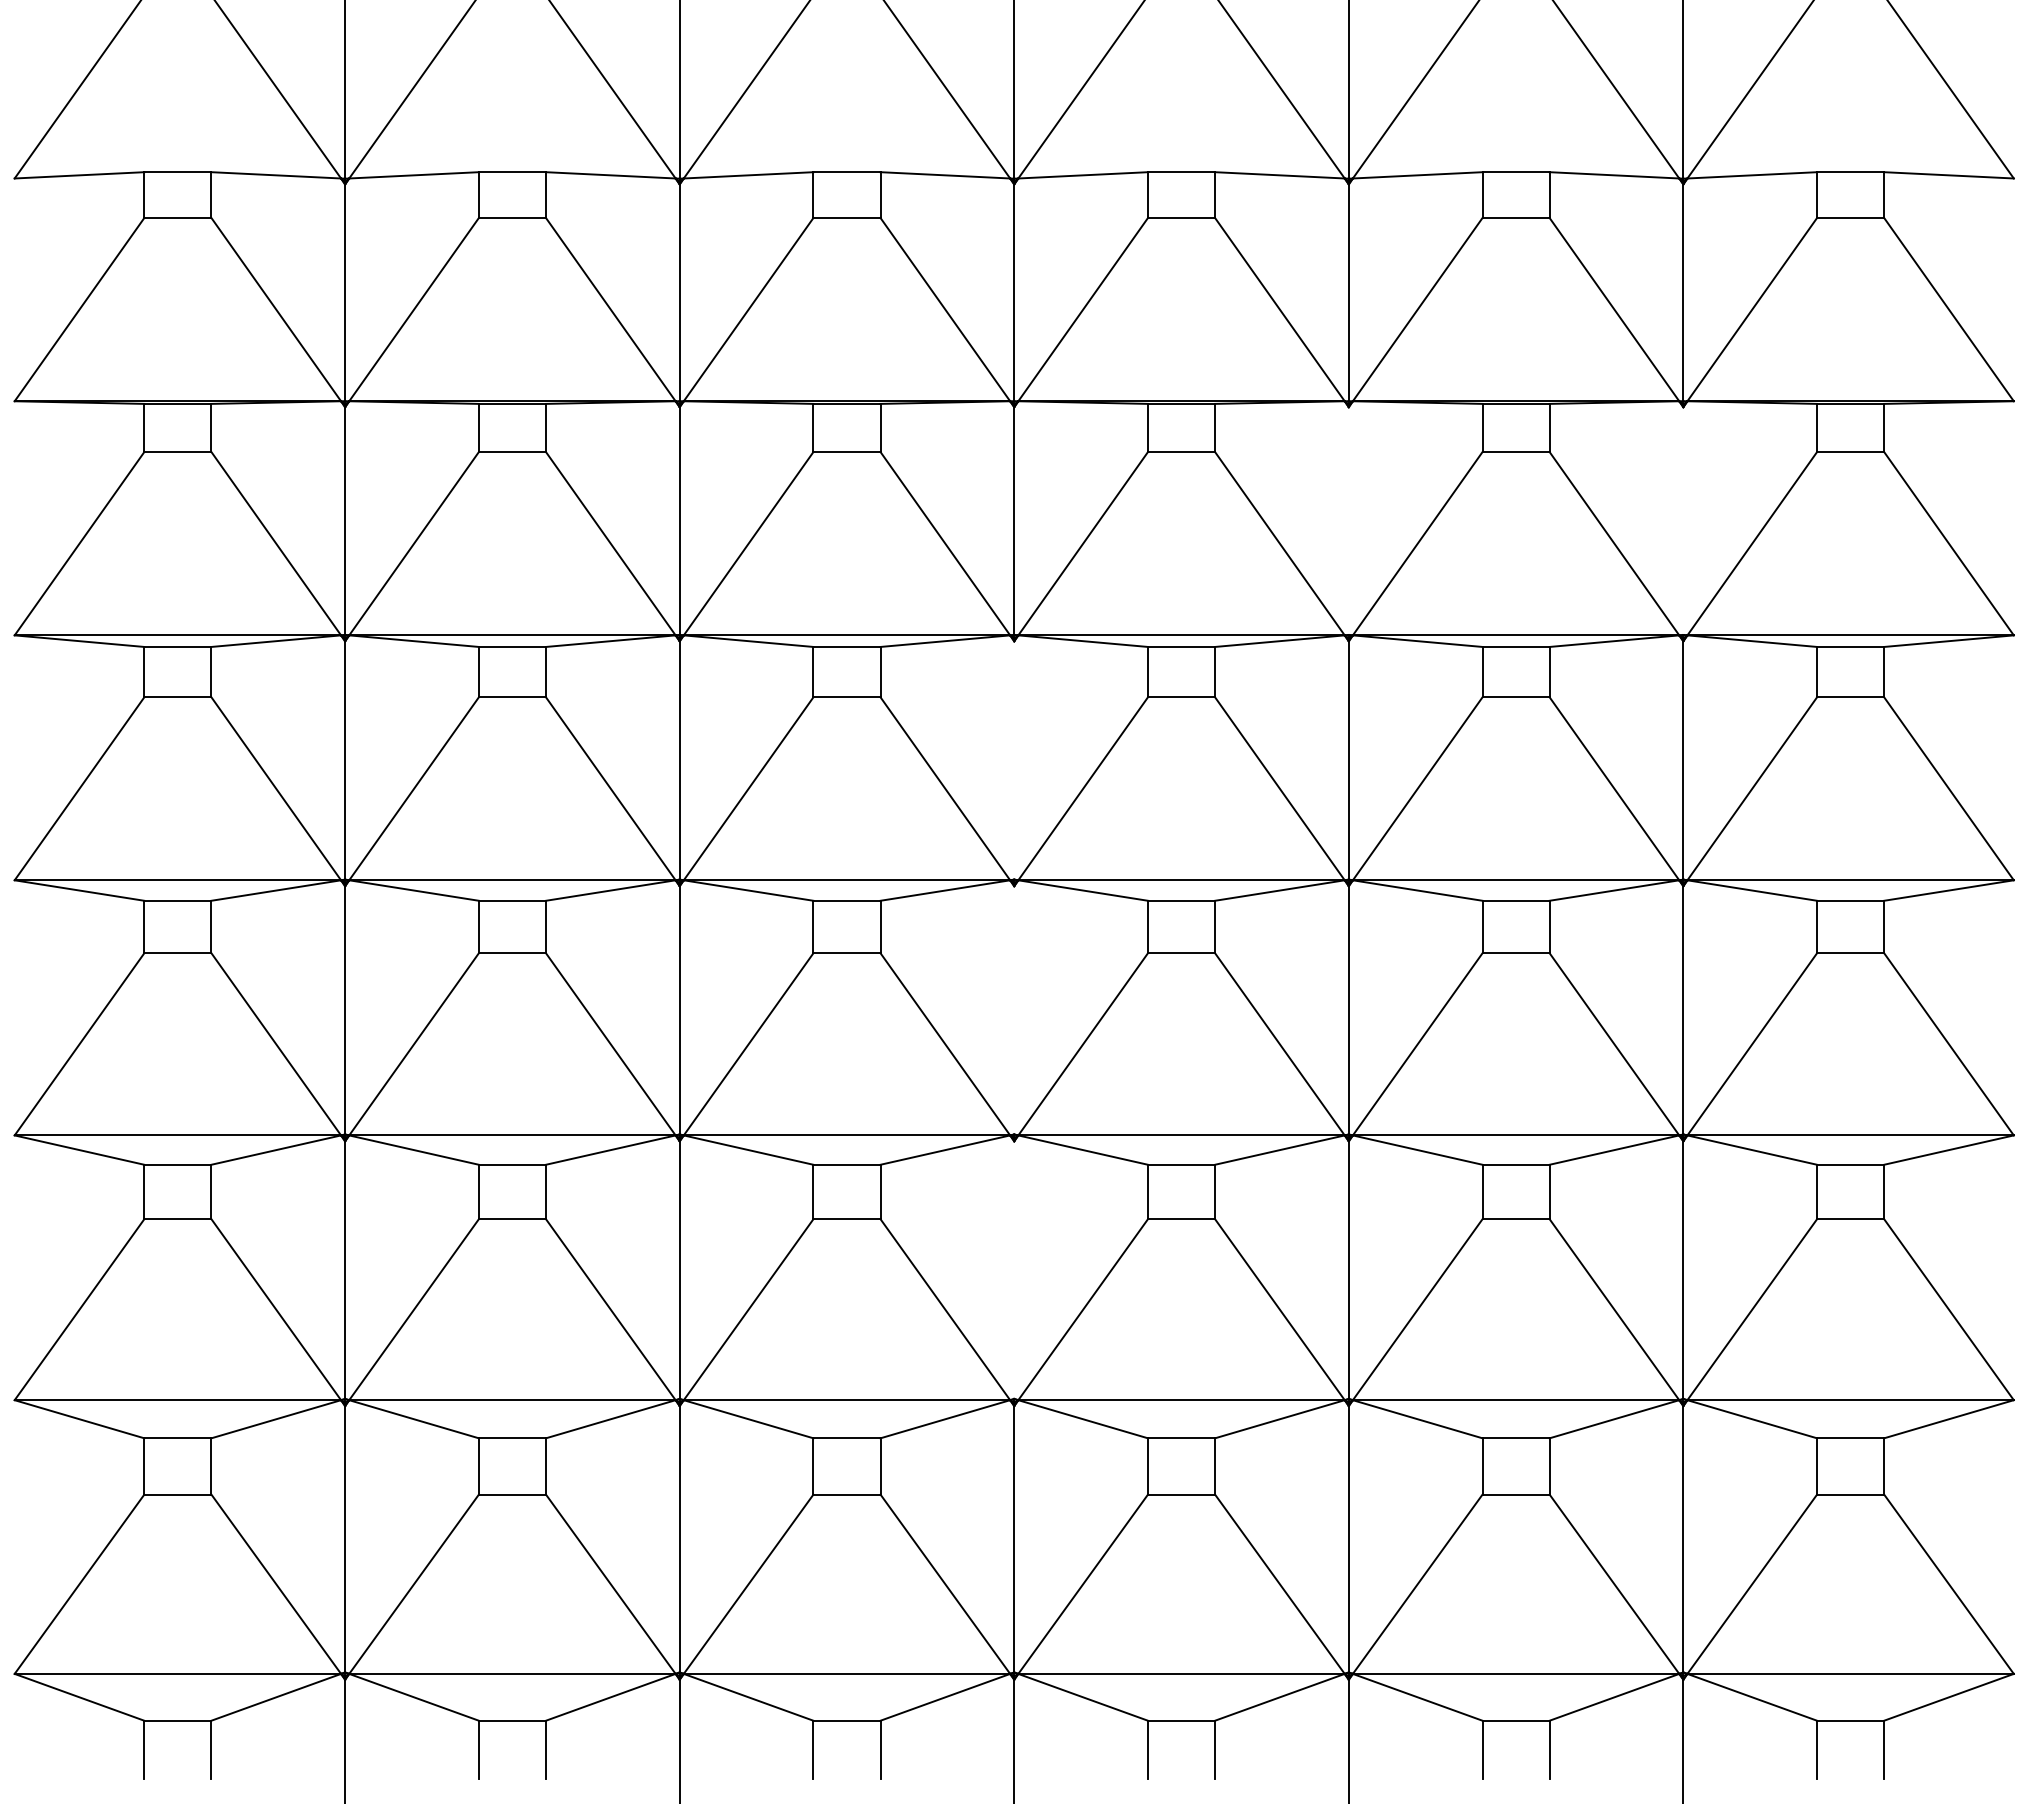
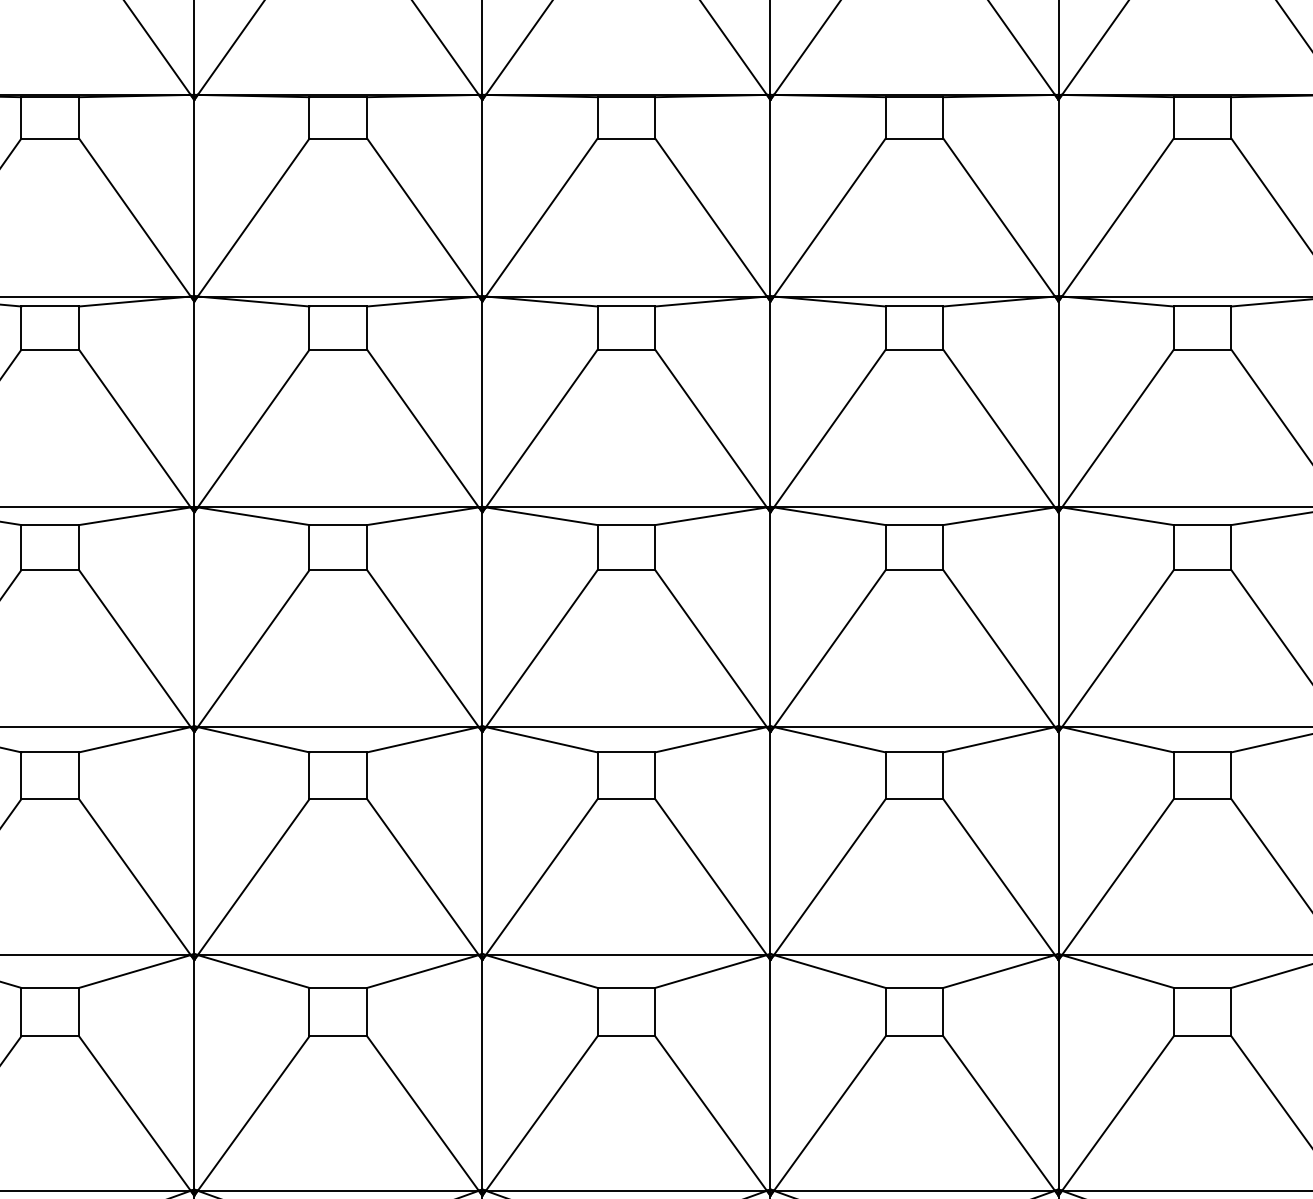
line: (1348, 520) -> (770, 197), added
line: (1683, 520) -> (1058, 197), added
line: (1014, 760) -> (482, 404), added
line: (1014, 1010) -> (482, 619), added
line: (1014, 1269) -> (482, 842), added

